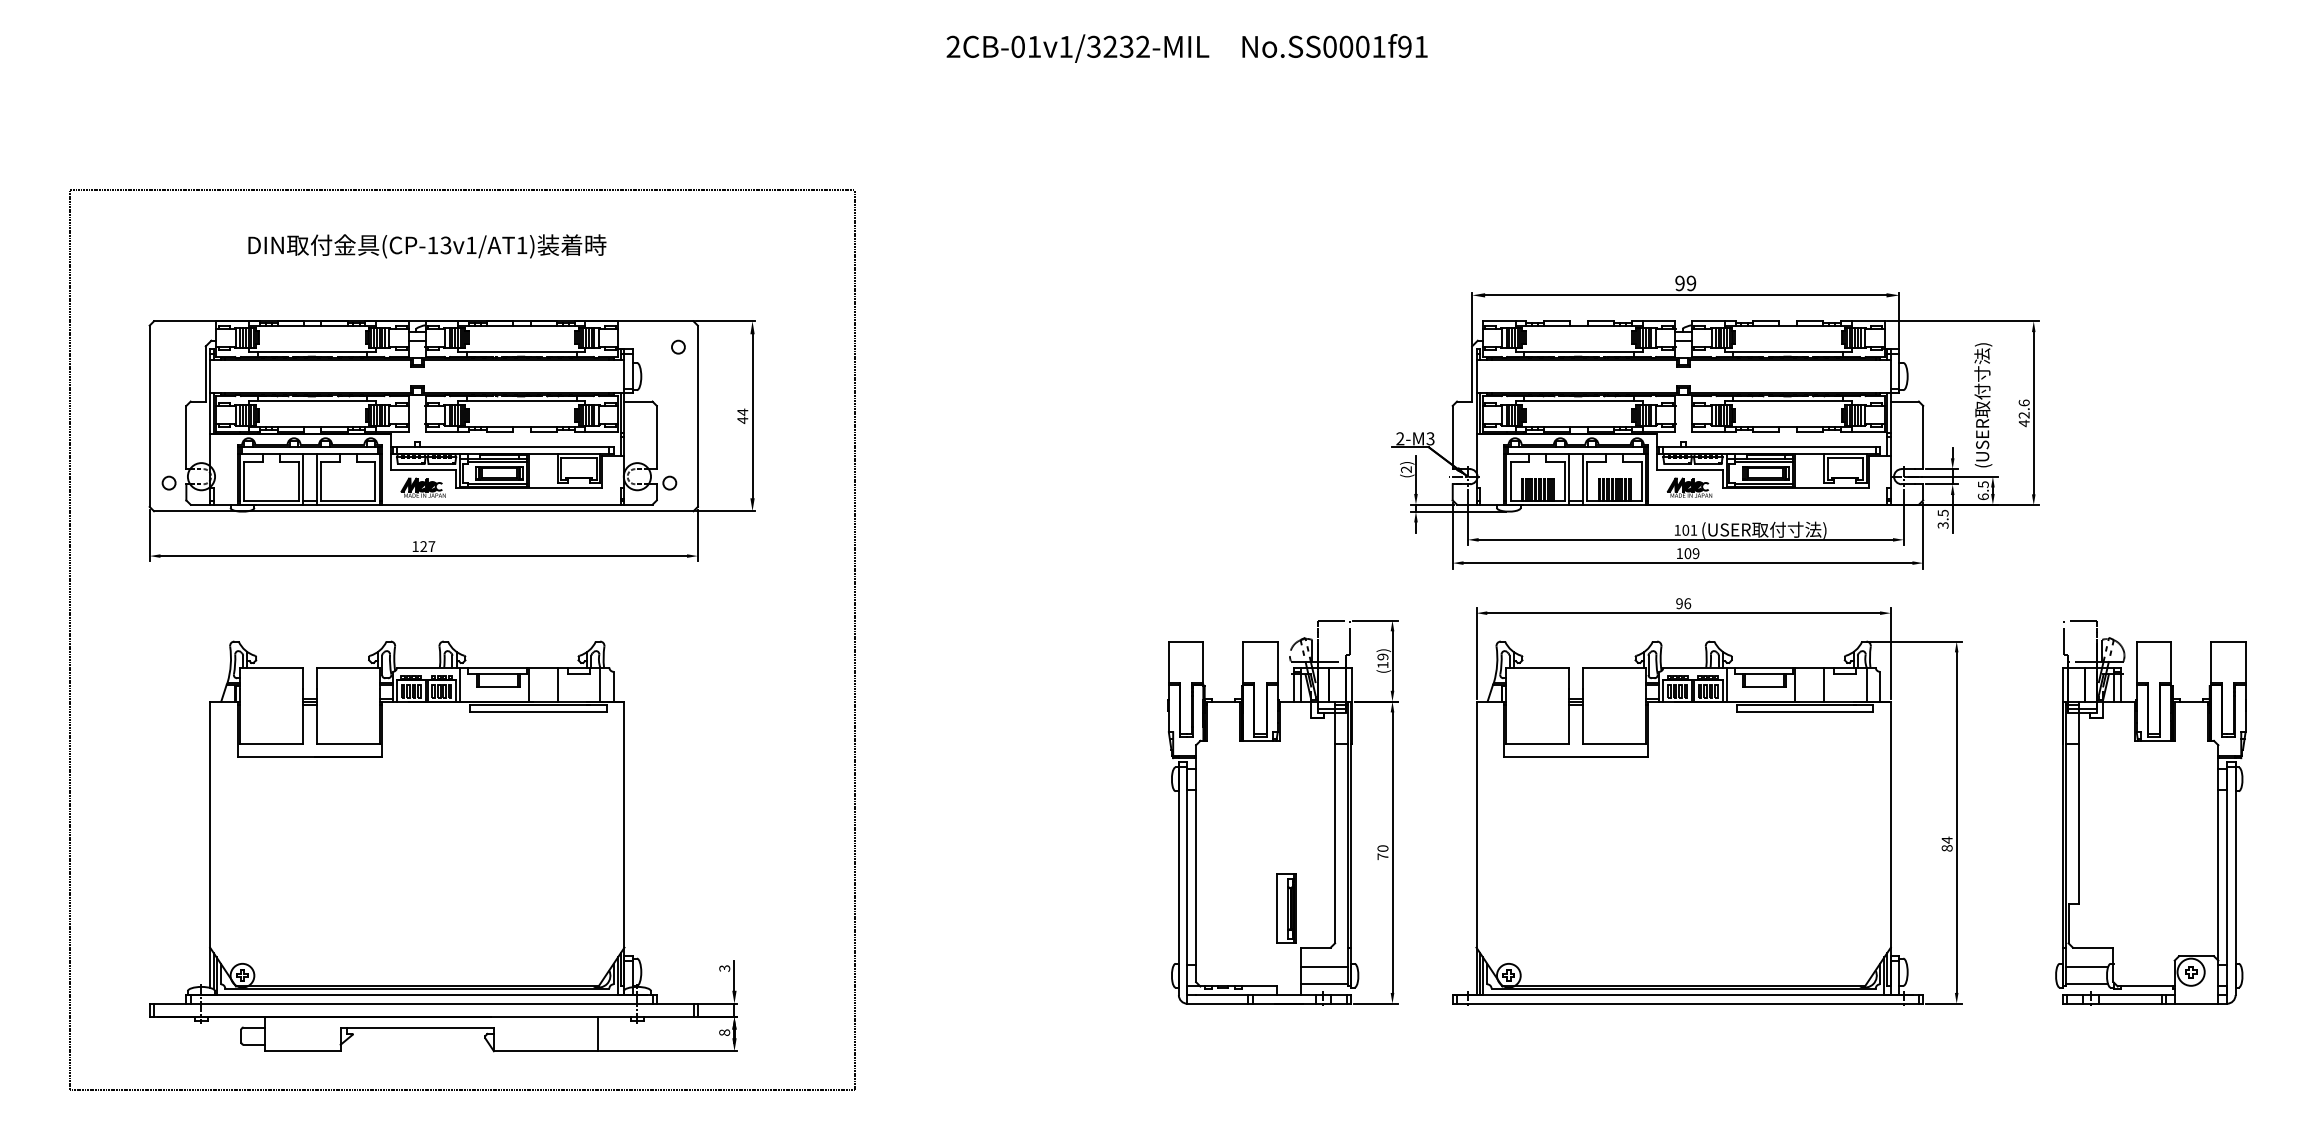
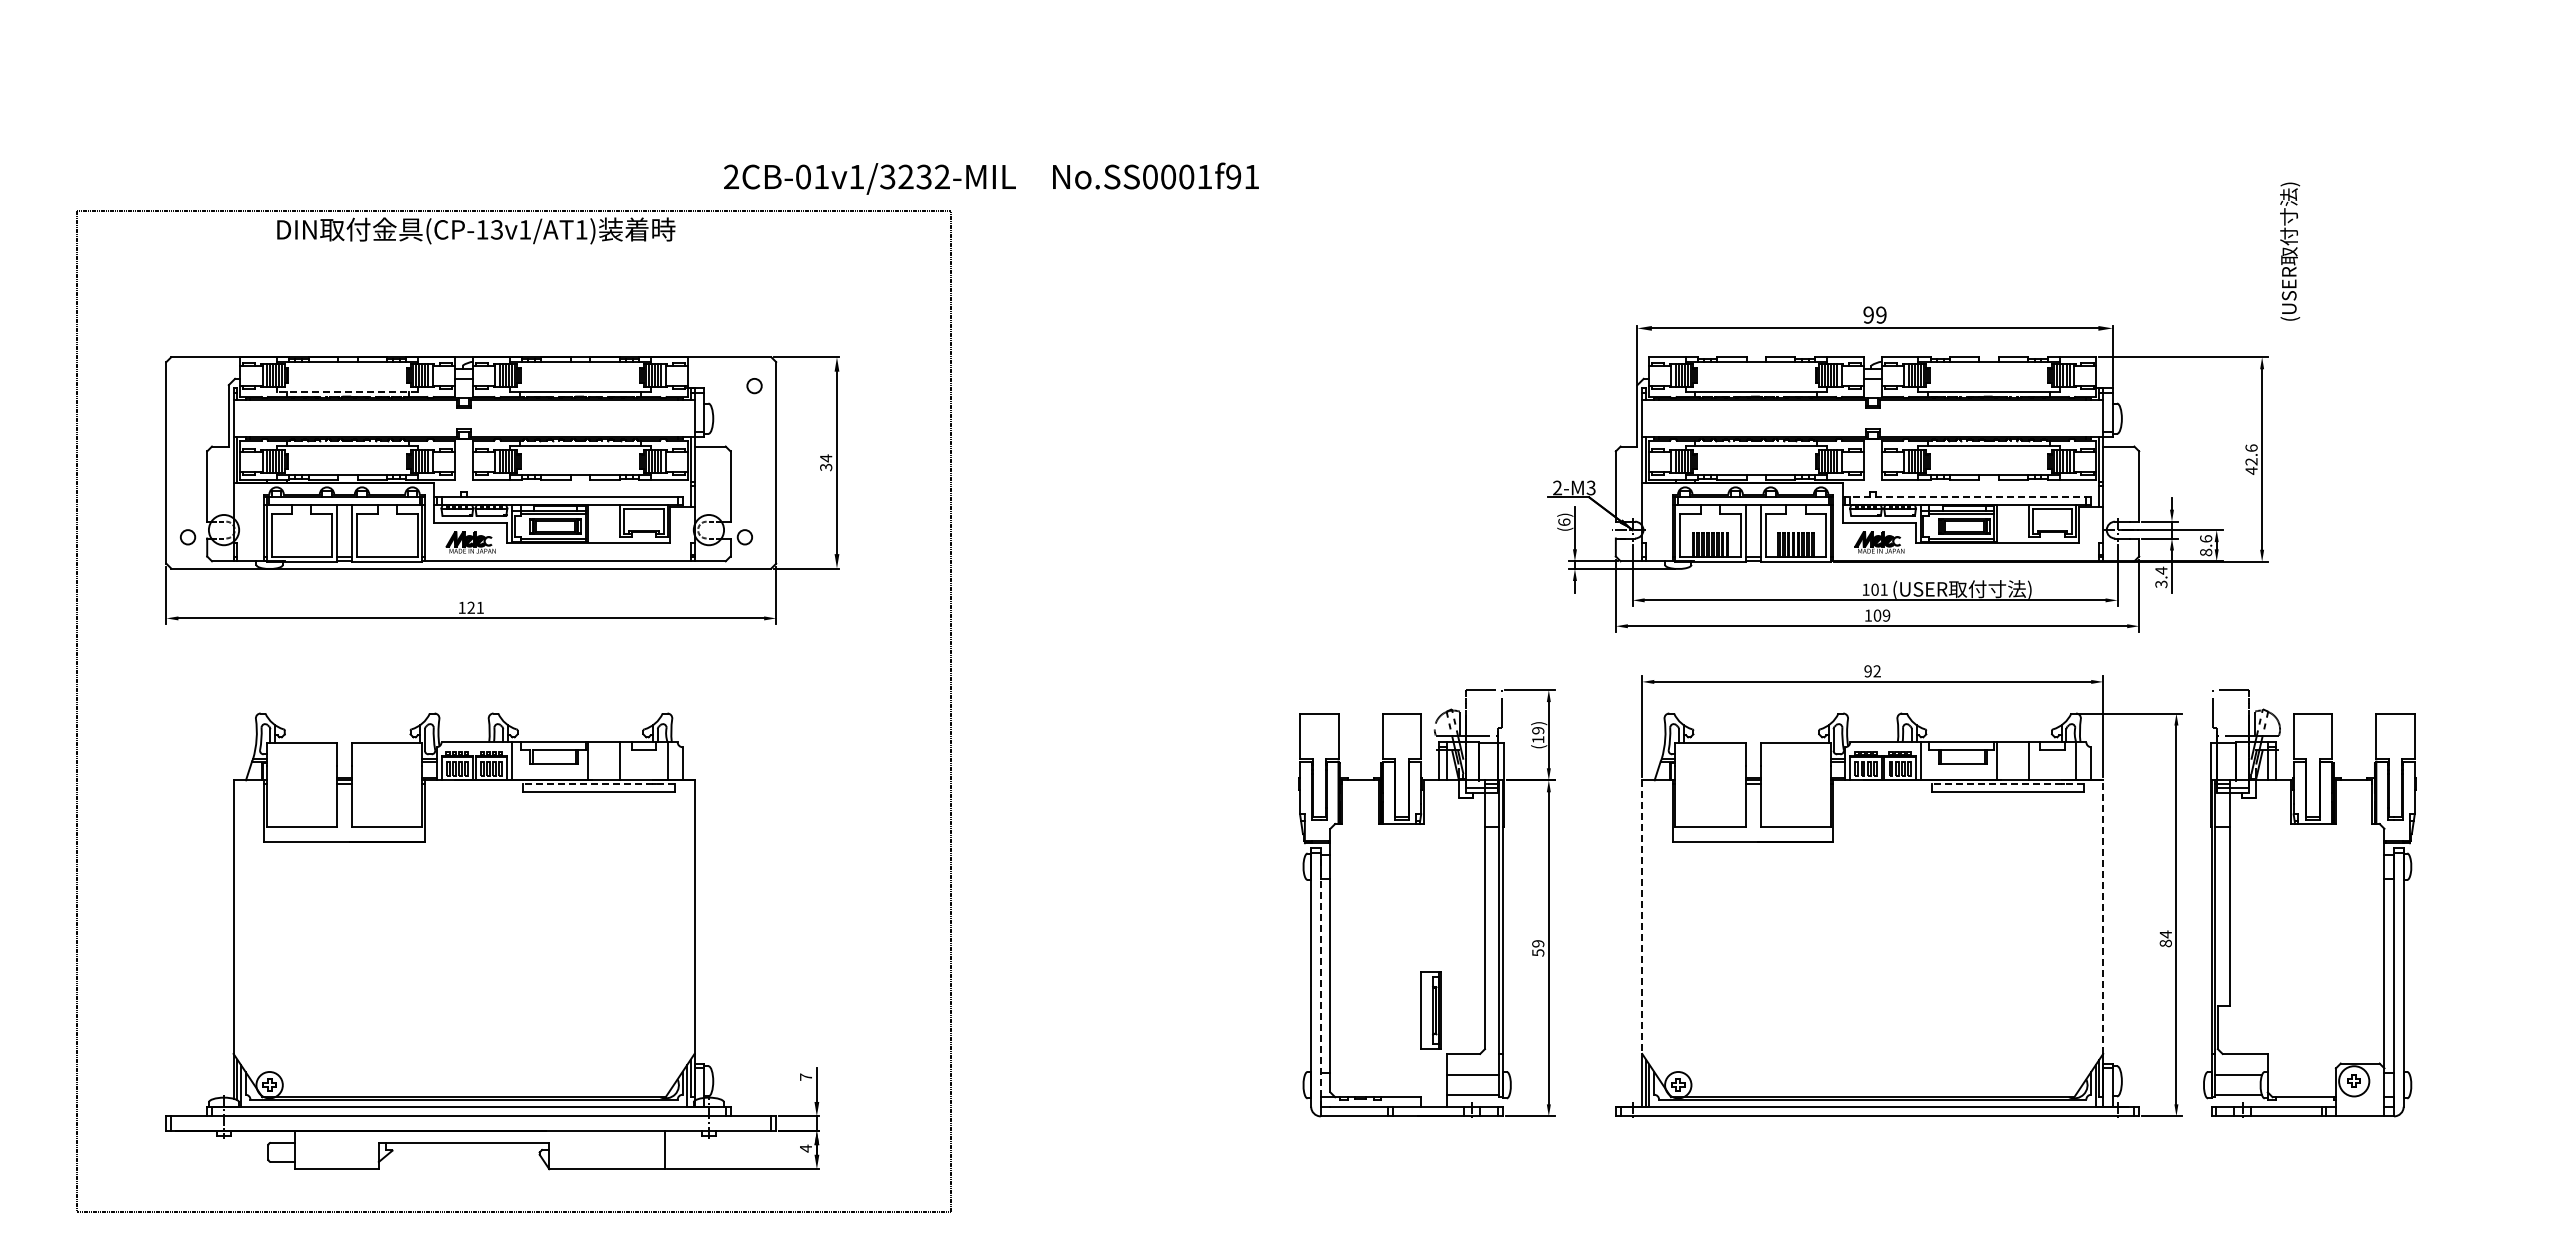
text: (1187, 48) -> (991, 178), moved
text: (427, 246) -> (476, 230), moved
line: (312, 352) -> (347, 391), solid -> dashed
text: (1983, 405) -> (2290, 251), moved
text: (743, 420) -> (826, 467), 44 -> 34
line: (1767, 446) -> (1966, 496), solid -> dashed
text: (1406, 468) -> (1564, 521), (2) -> (6)
text: (1983, 490) -> (2206, 545), 6.5 -> 8.6
text: (1943, 513) -> (2161, 570), 3.5 -> 3.4
text: (432, 546) -> (480, 607), 127 -> 121
text: (1687, 603) -> (1877, 671), 96 -> 92
line: (539, 705) -> (599, 784), solid -> dashed
line: (1804, 705) -> (2007, 784), solid -> dashed
part: (2150, 812) -> (2309, 903), moved
line: (1476, 824) -> (1642, 917), solid -> dashed
line: (1891, 824) -> (2103, 917), solid -> dashed
text: (1383, 852) -> (1538, 948), 70 -> 59
line: (1187, 878) -> (1320, 977), solid -> dashed
text: (724, 967) -> (805, 1076), 3 -> 7
text: (724, 1032) -> (805, 1148), 8 -> 4

